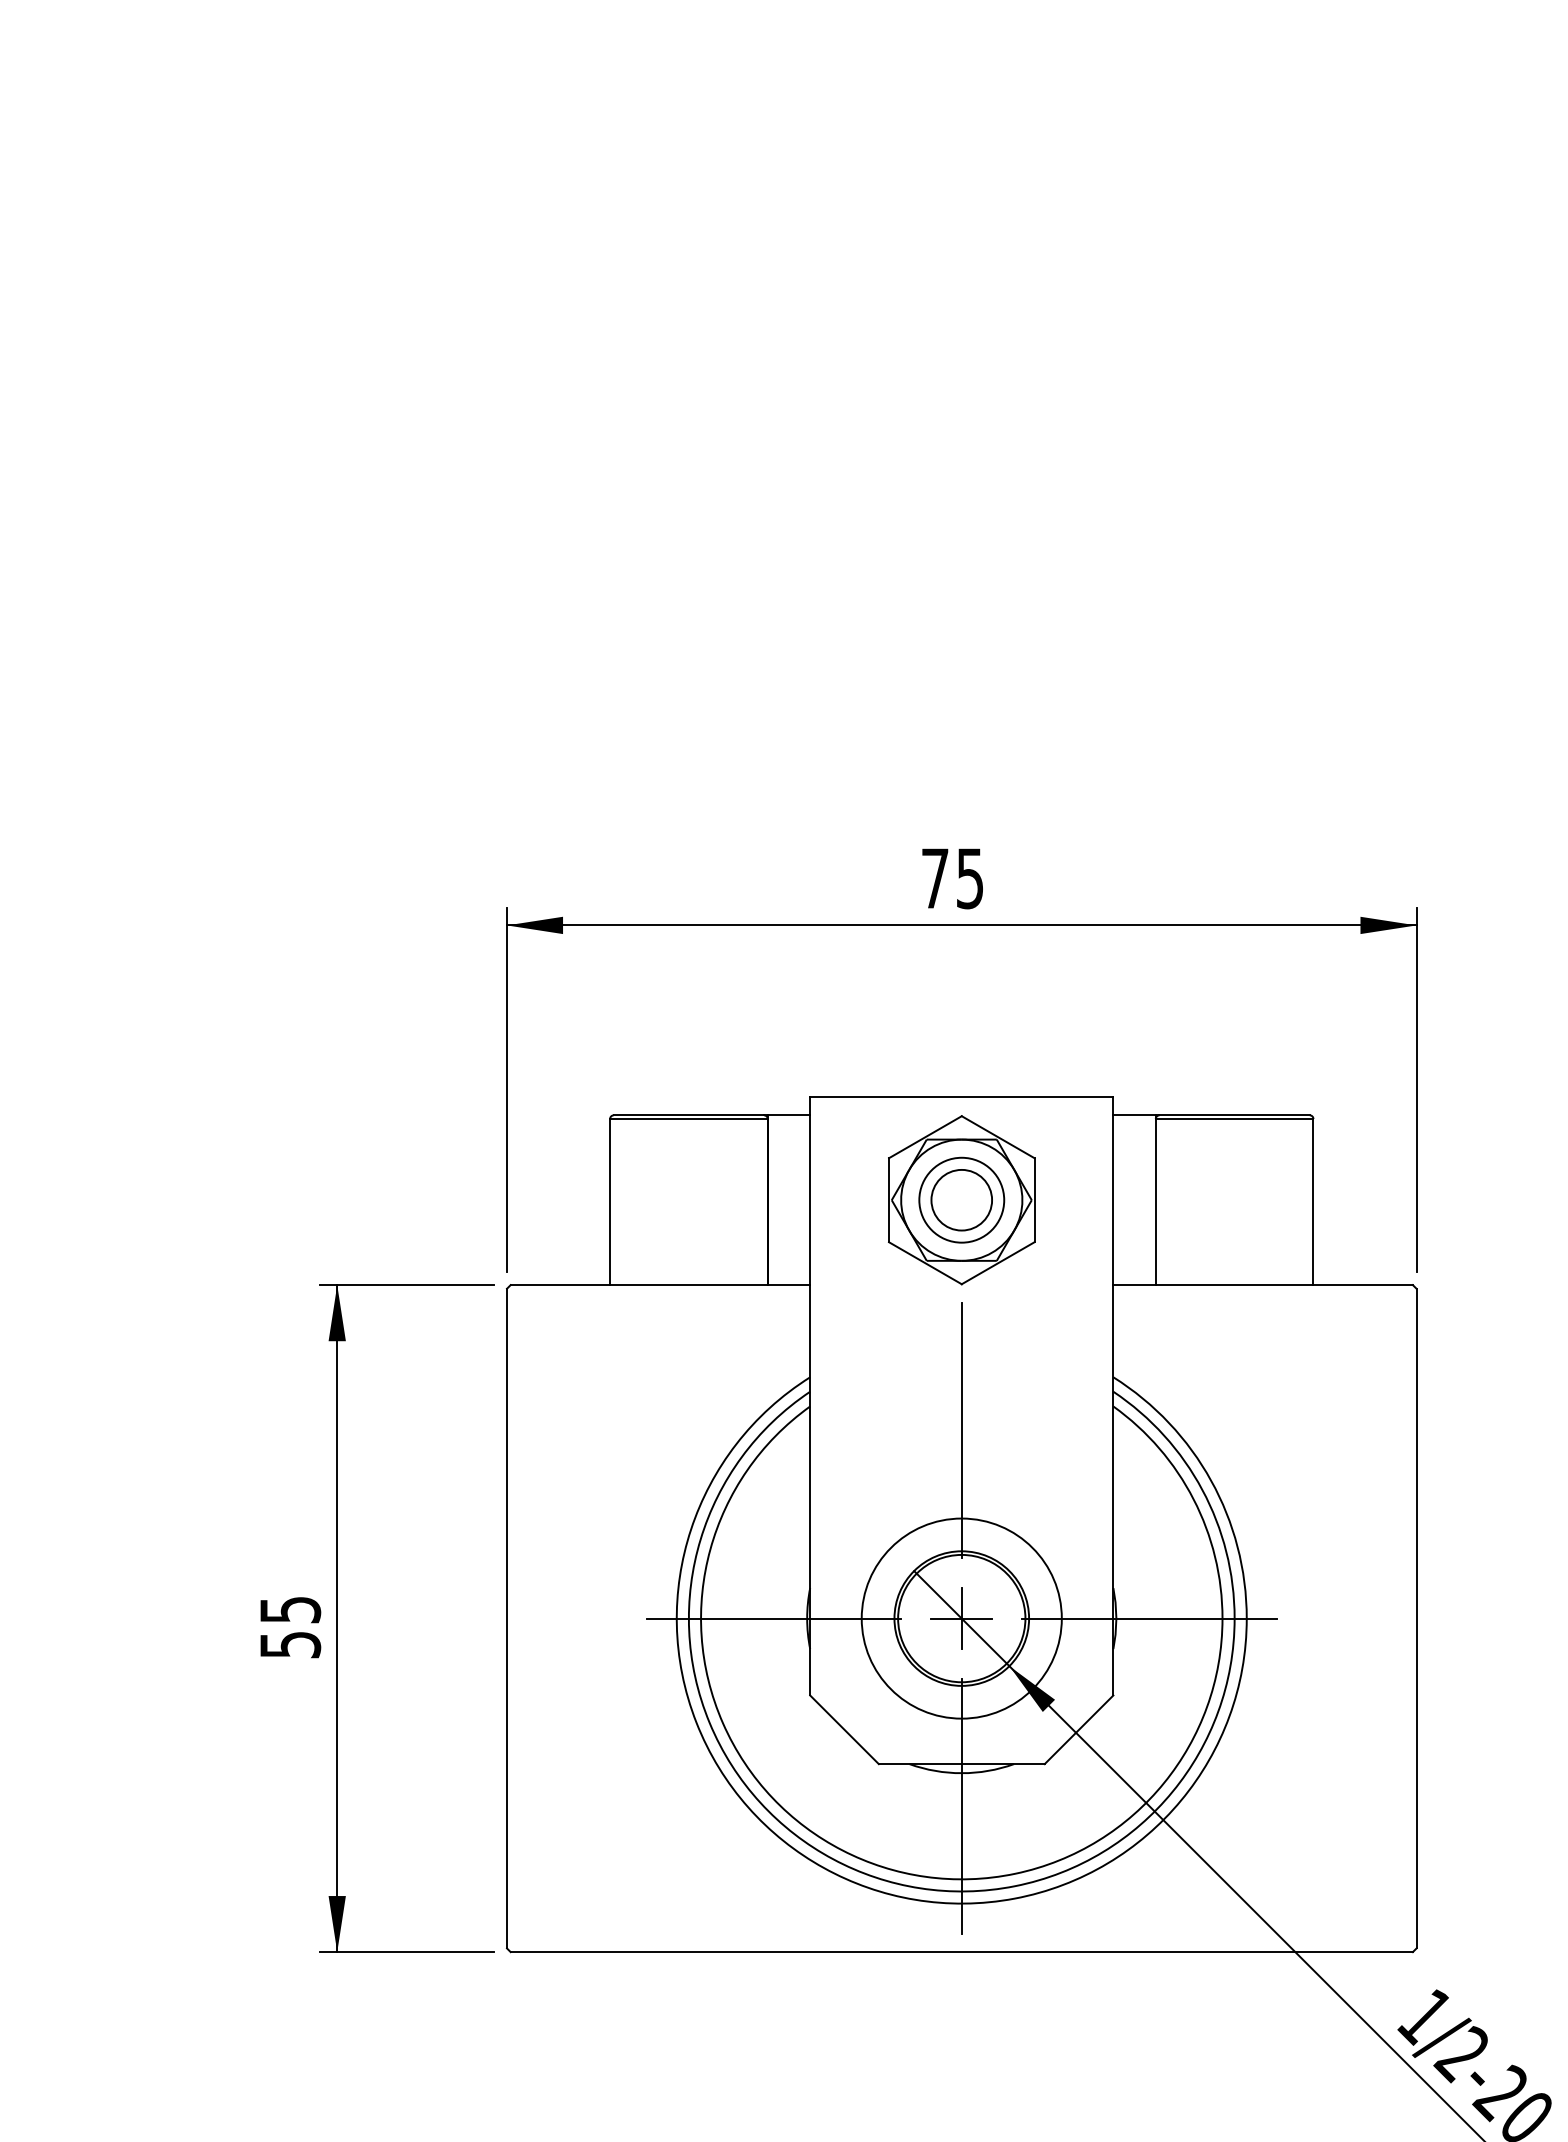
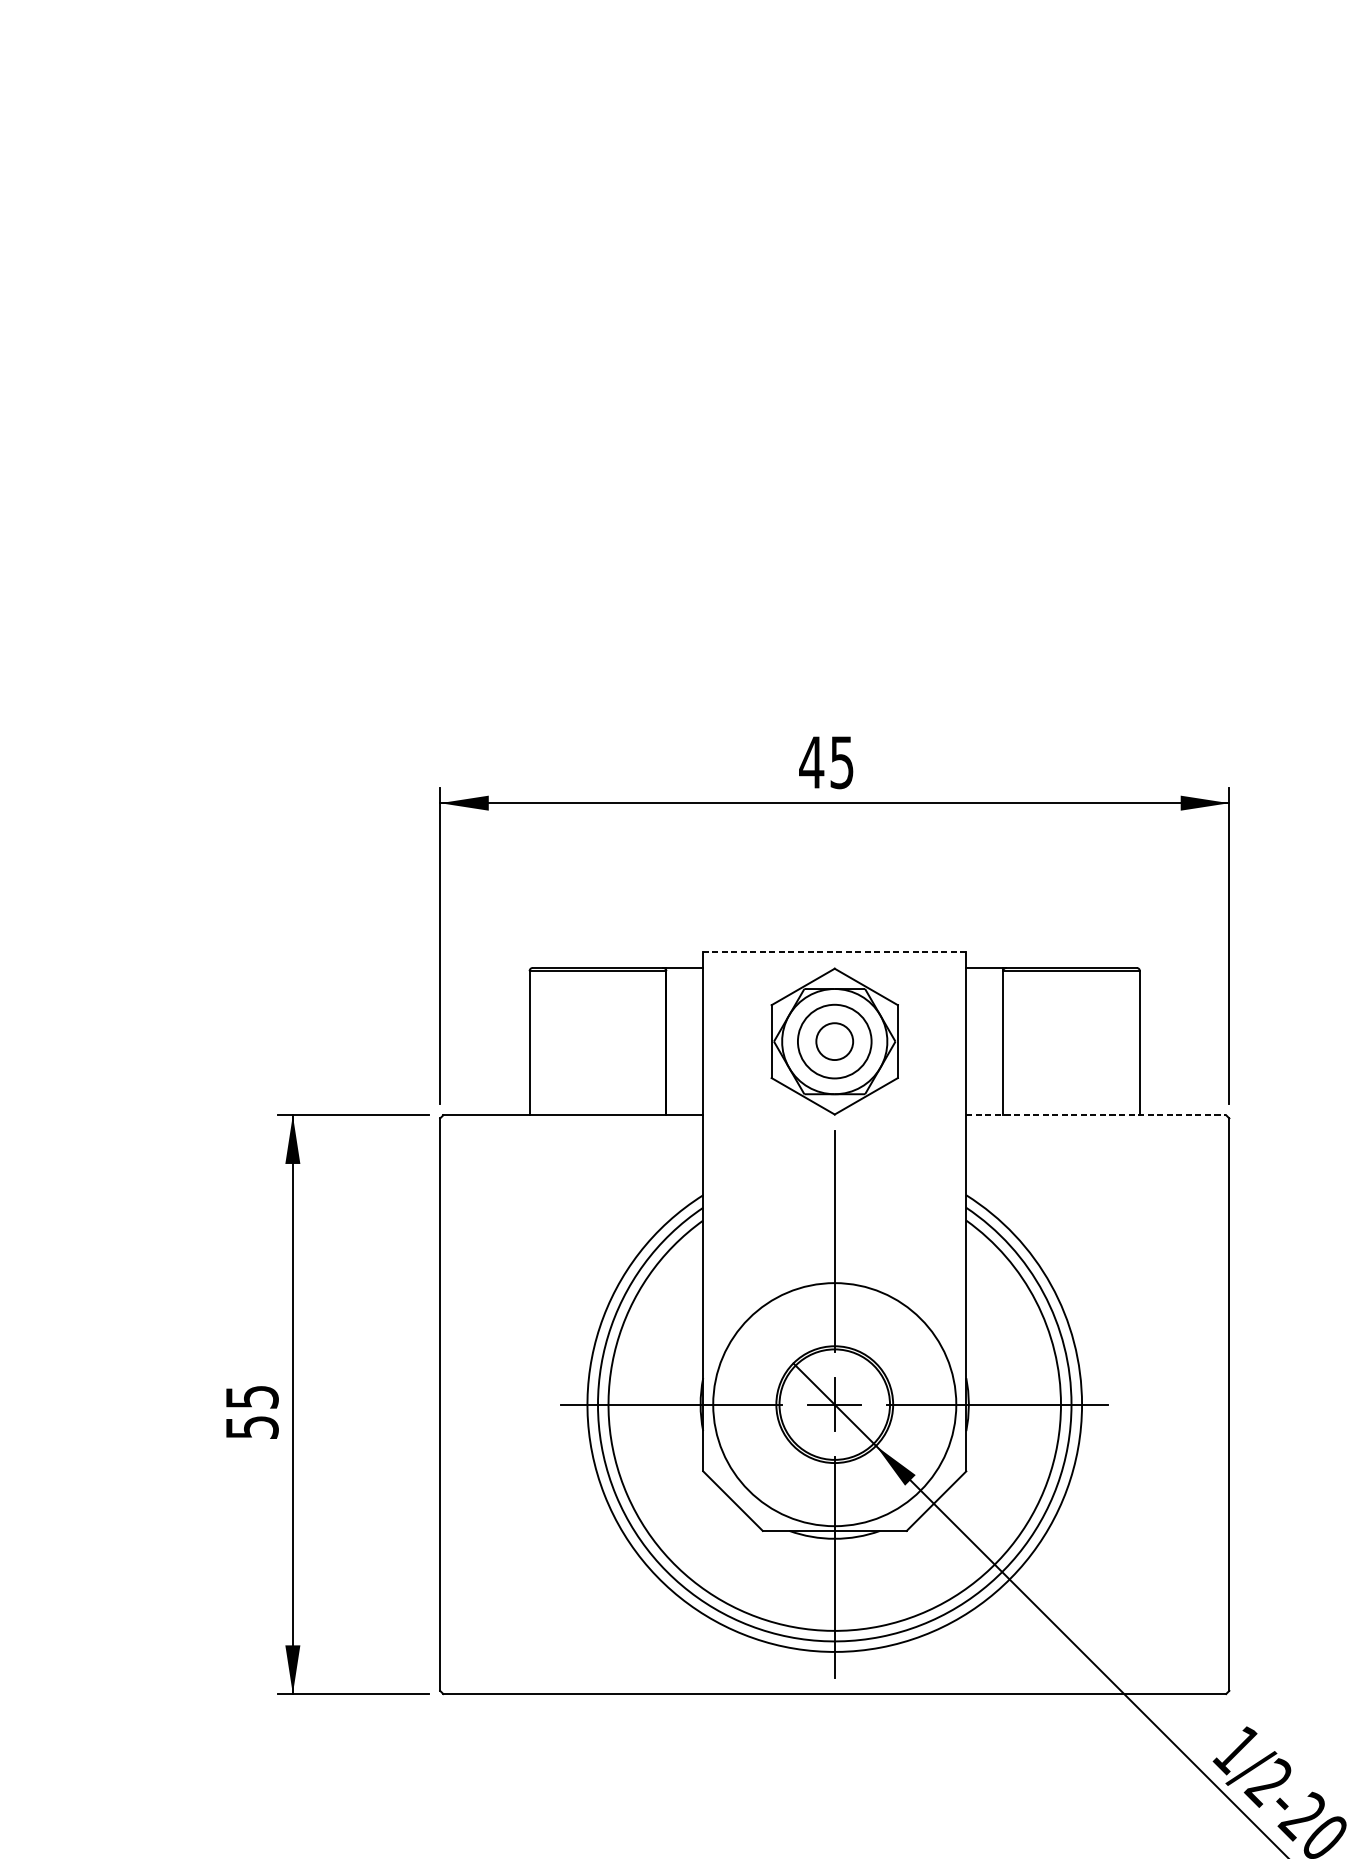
text: (934, 878) -> (811, 762), 75 -> 45
line: (961, 1097) -> (834, 952), solid -> dashed
circle: (961, 1199) -> (834, 1040), size x0.7
line: (1263, 1285) -> (1096, 1115), solid -> dashed
circle: (961, 1618) -> (834, 1404), size x1.4

